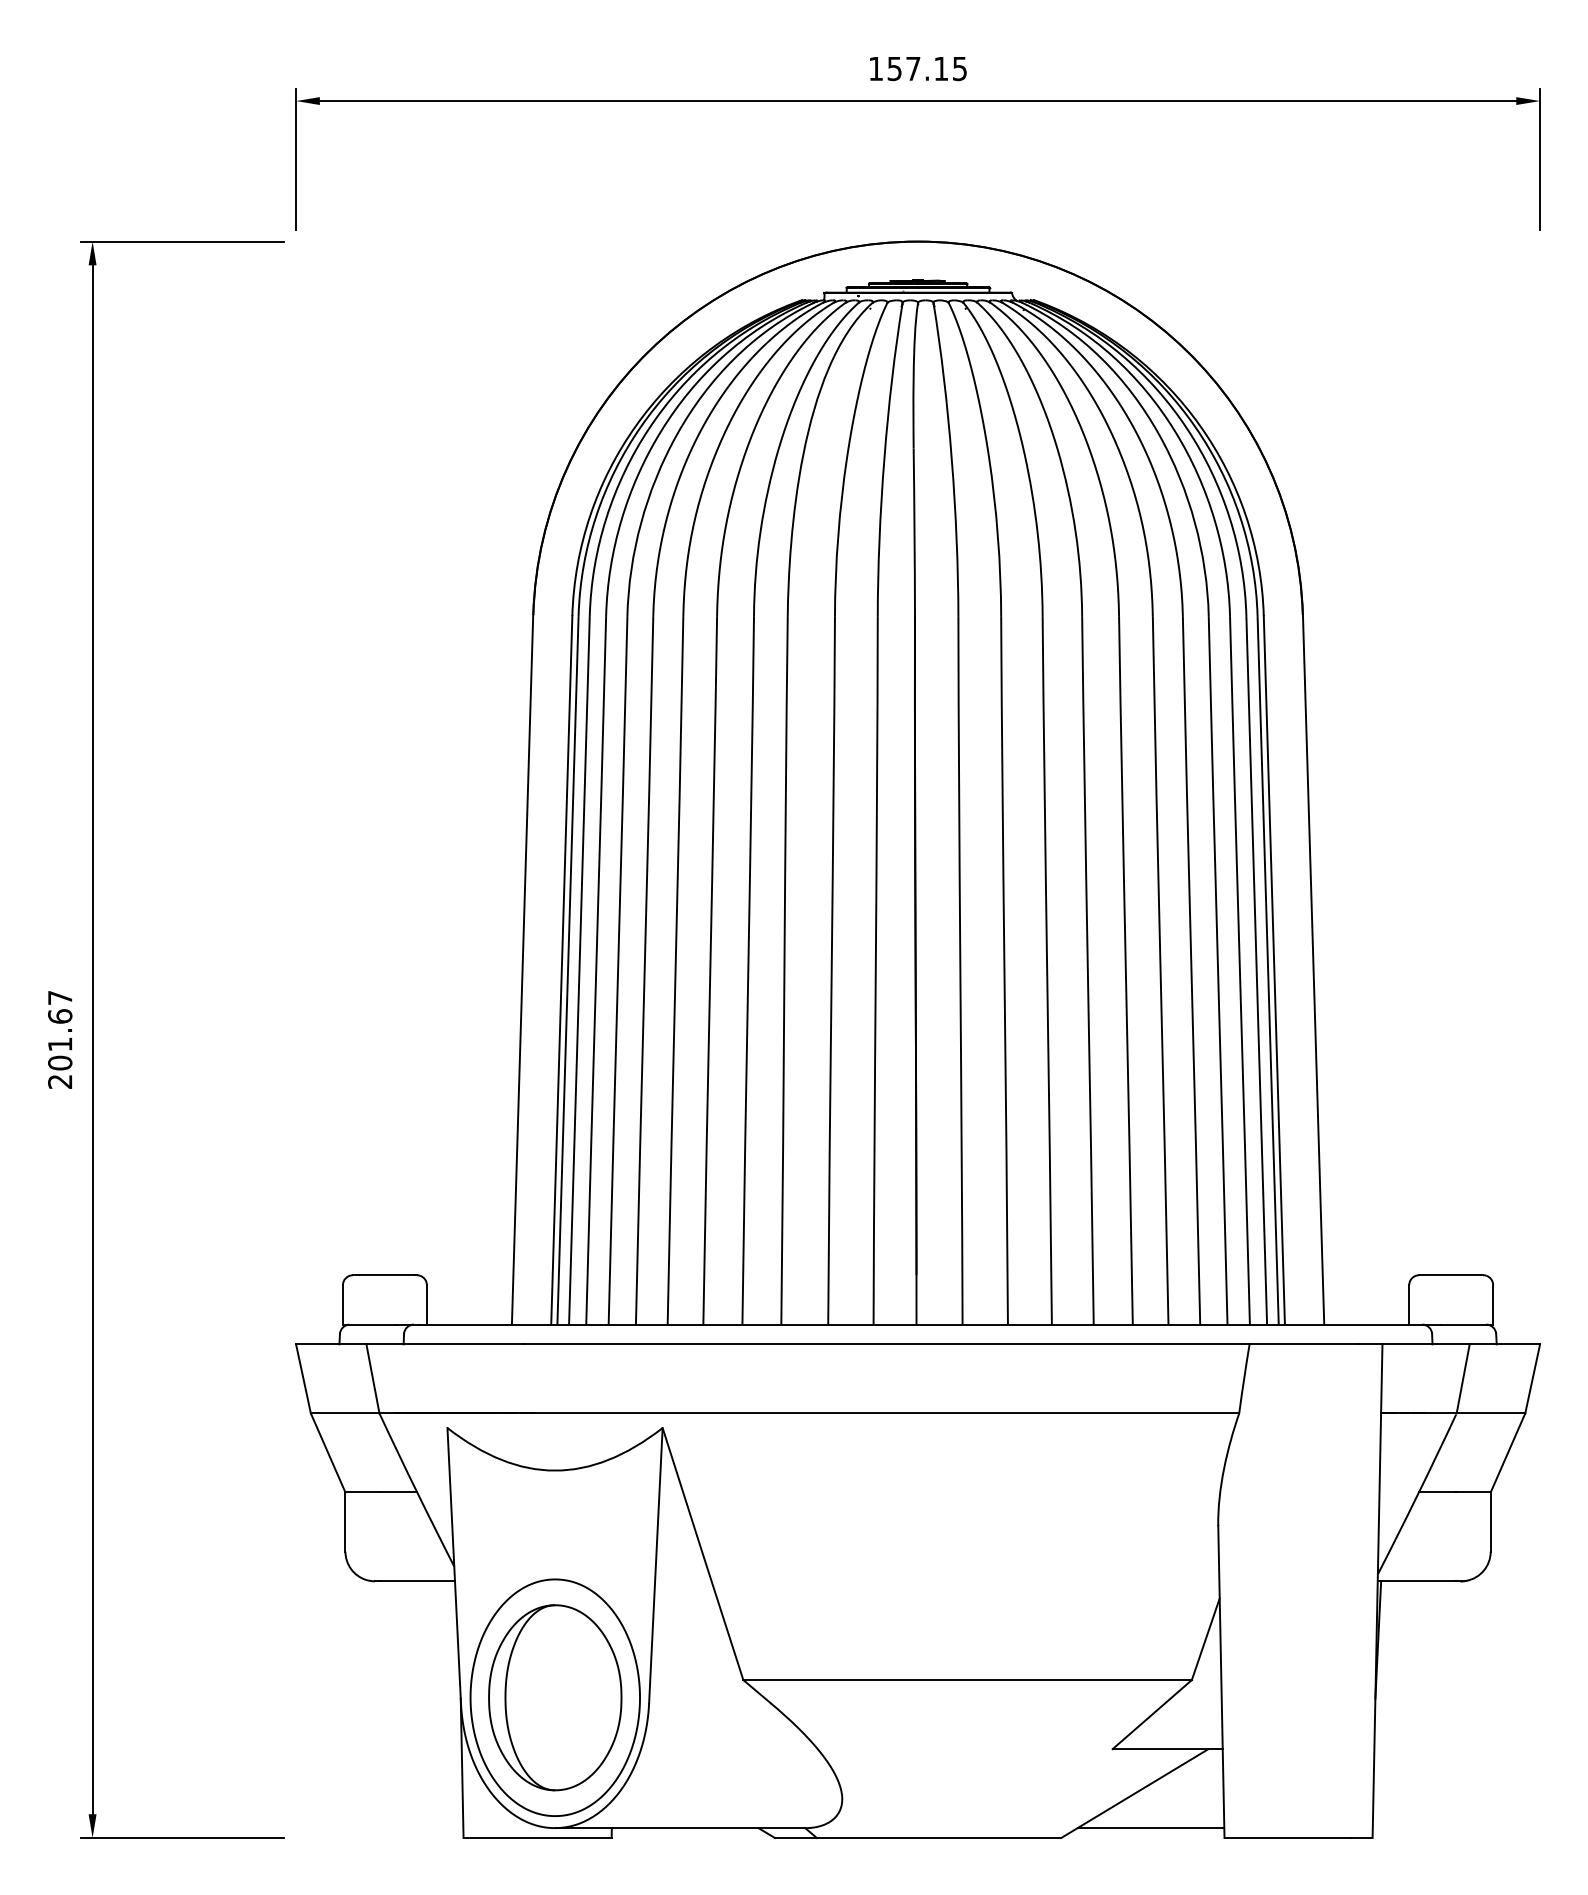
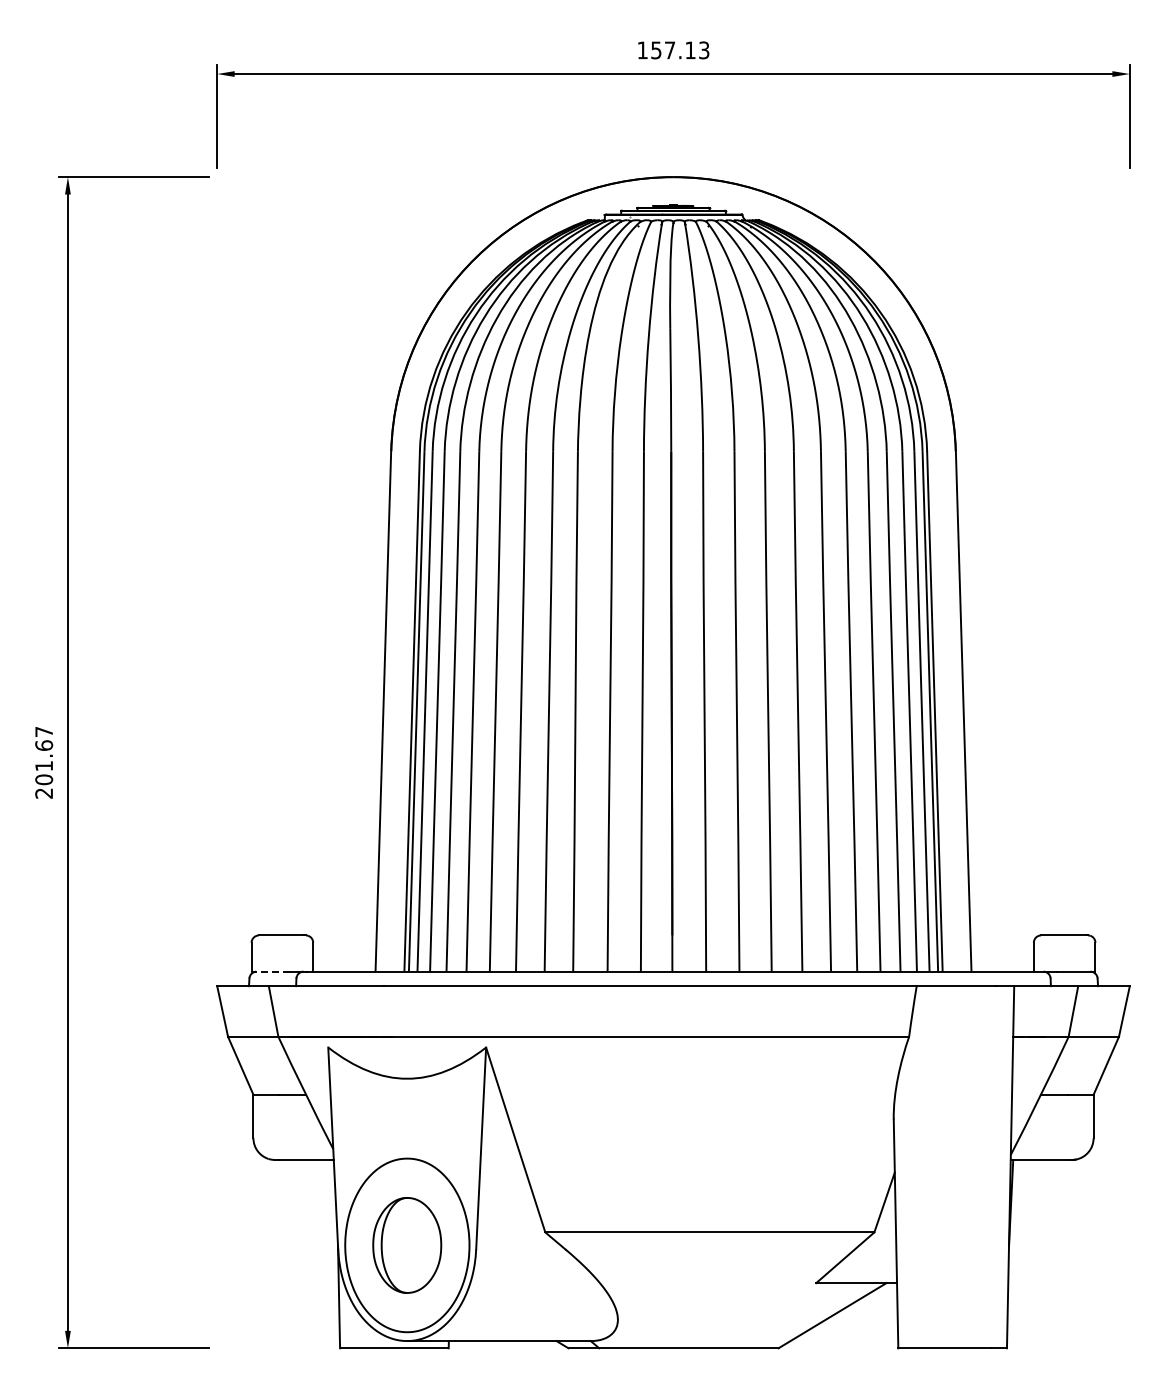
text: (960, 67) -> (704, 49), 157.15 -> 157.13
line: (368, 1324) -> (270, 971), solid -> dashed
part: (554, 1697) -> (406, 1245), size x0.7
line: (1151, 1828) -> (844, 1341), removed

